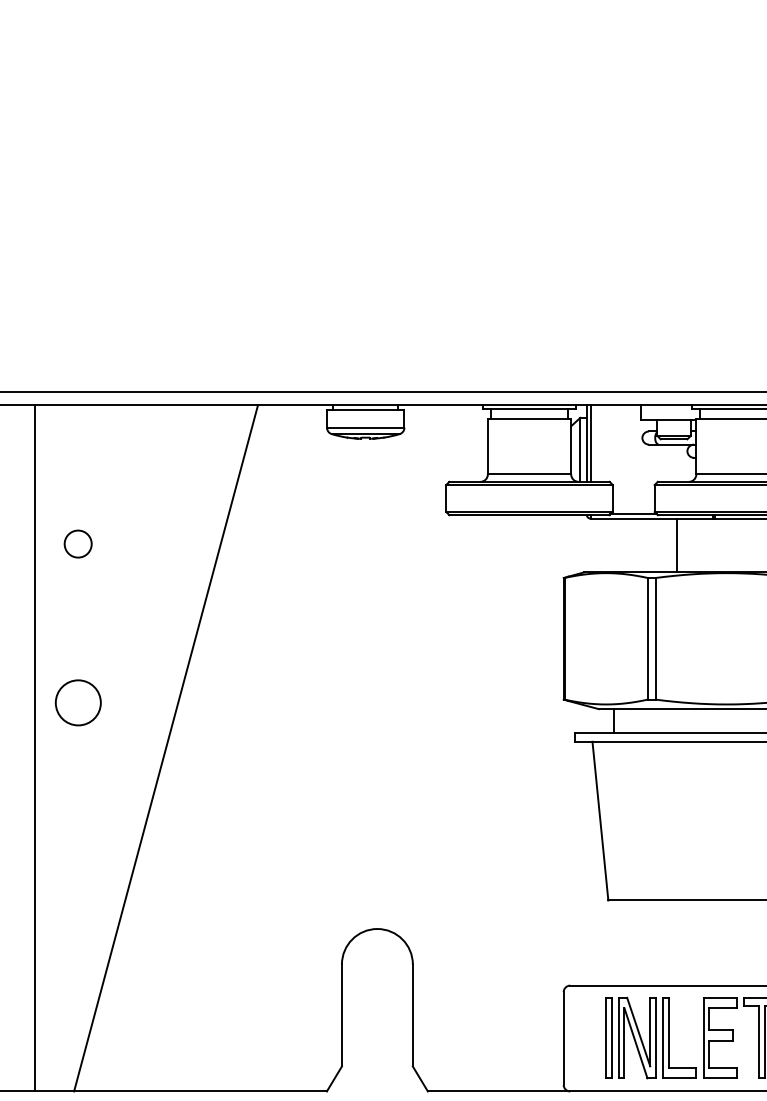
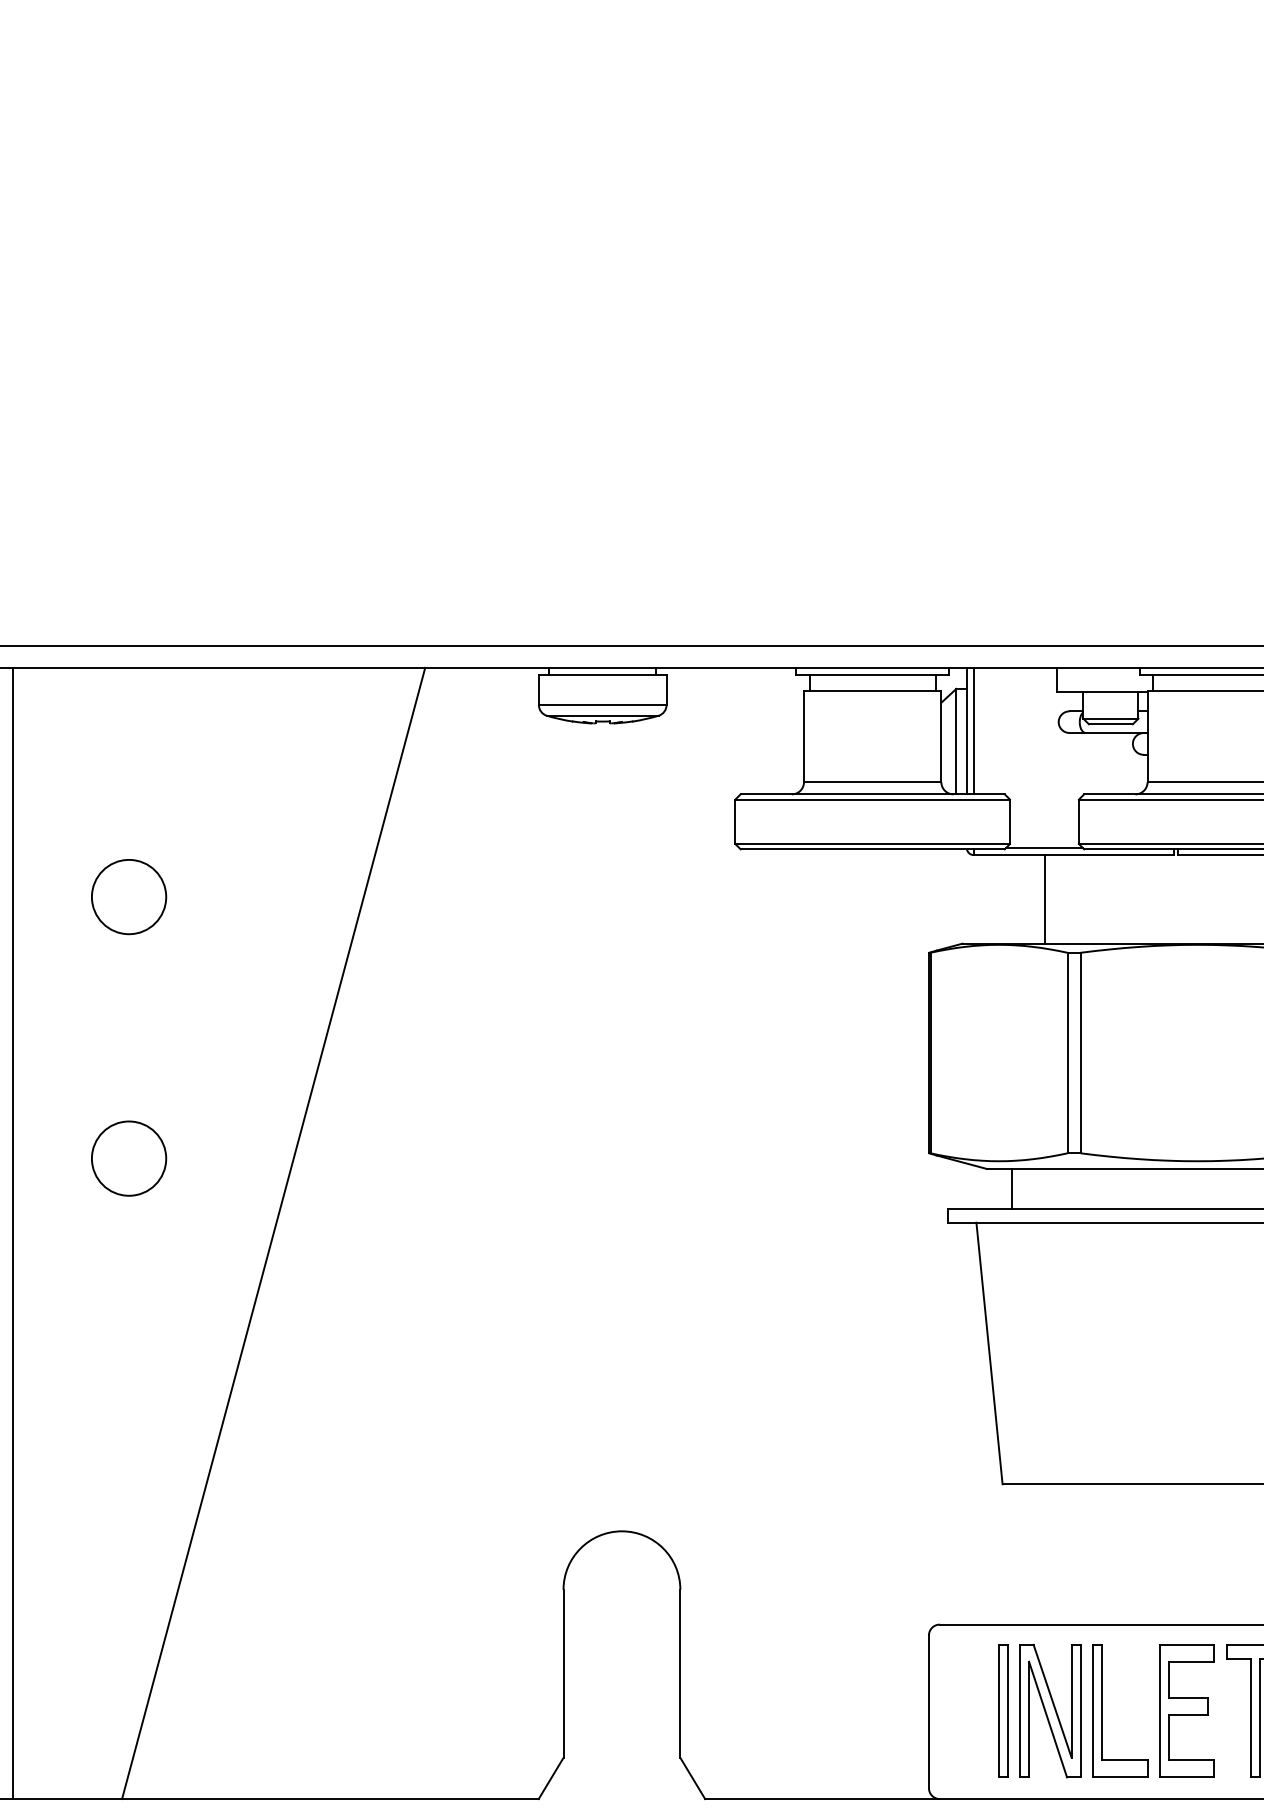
circle: (77, 543) -> (127, 895), size x1.67
line: (677, 545) -> (1045, 899), moved
line: (35, 748) -> (13, 1233), moved

